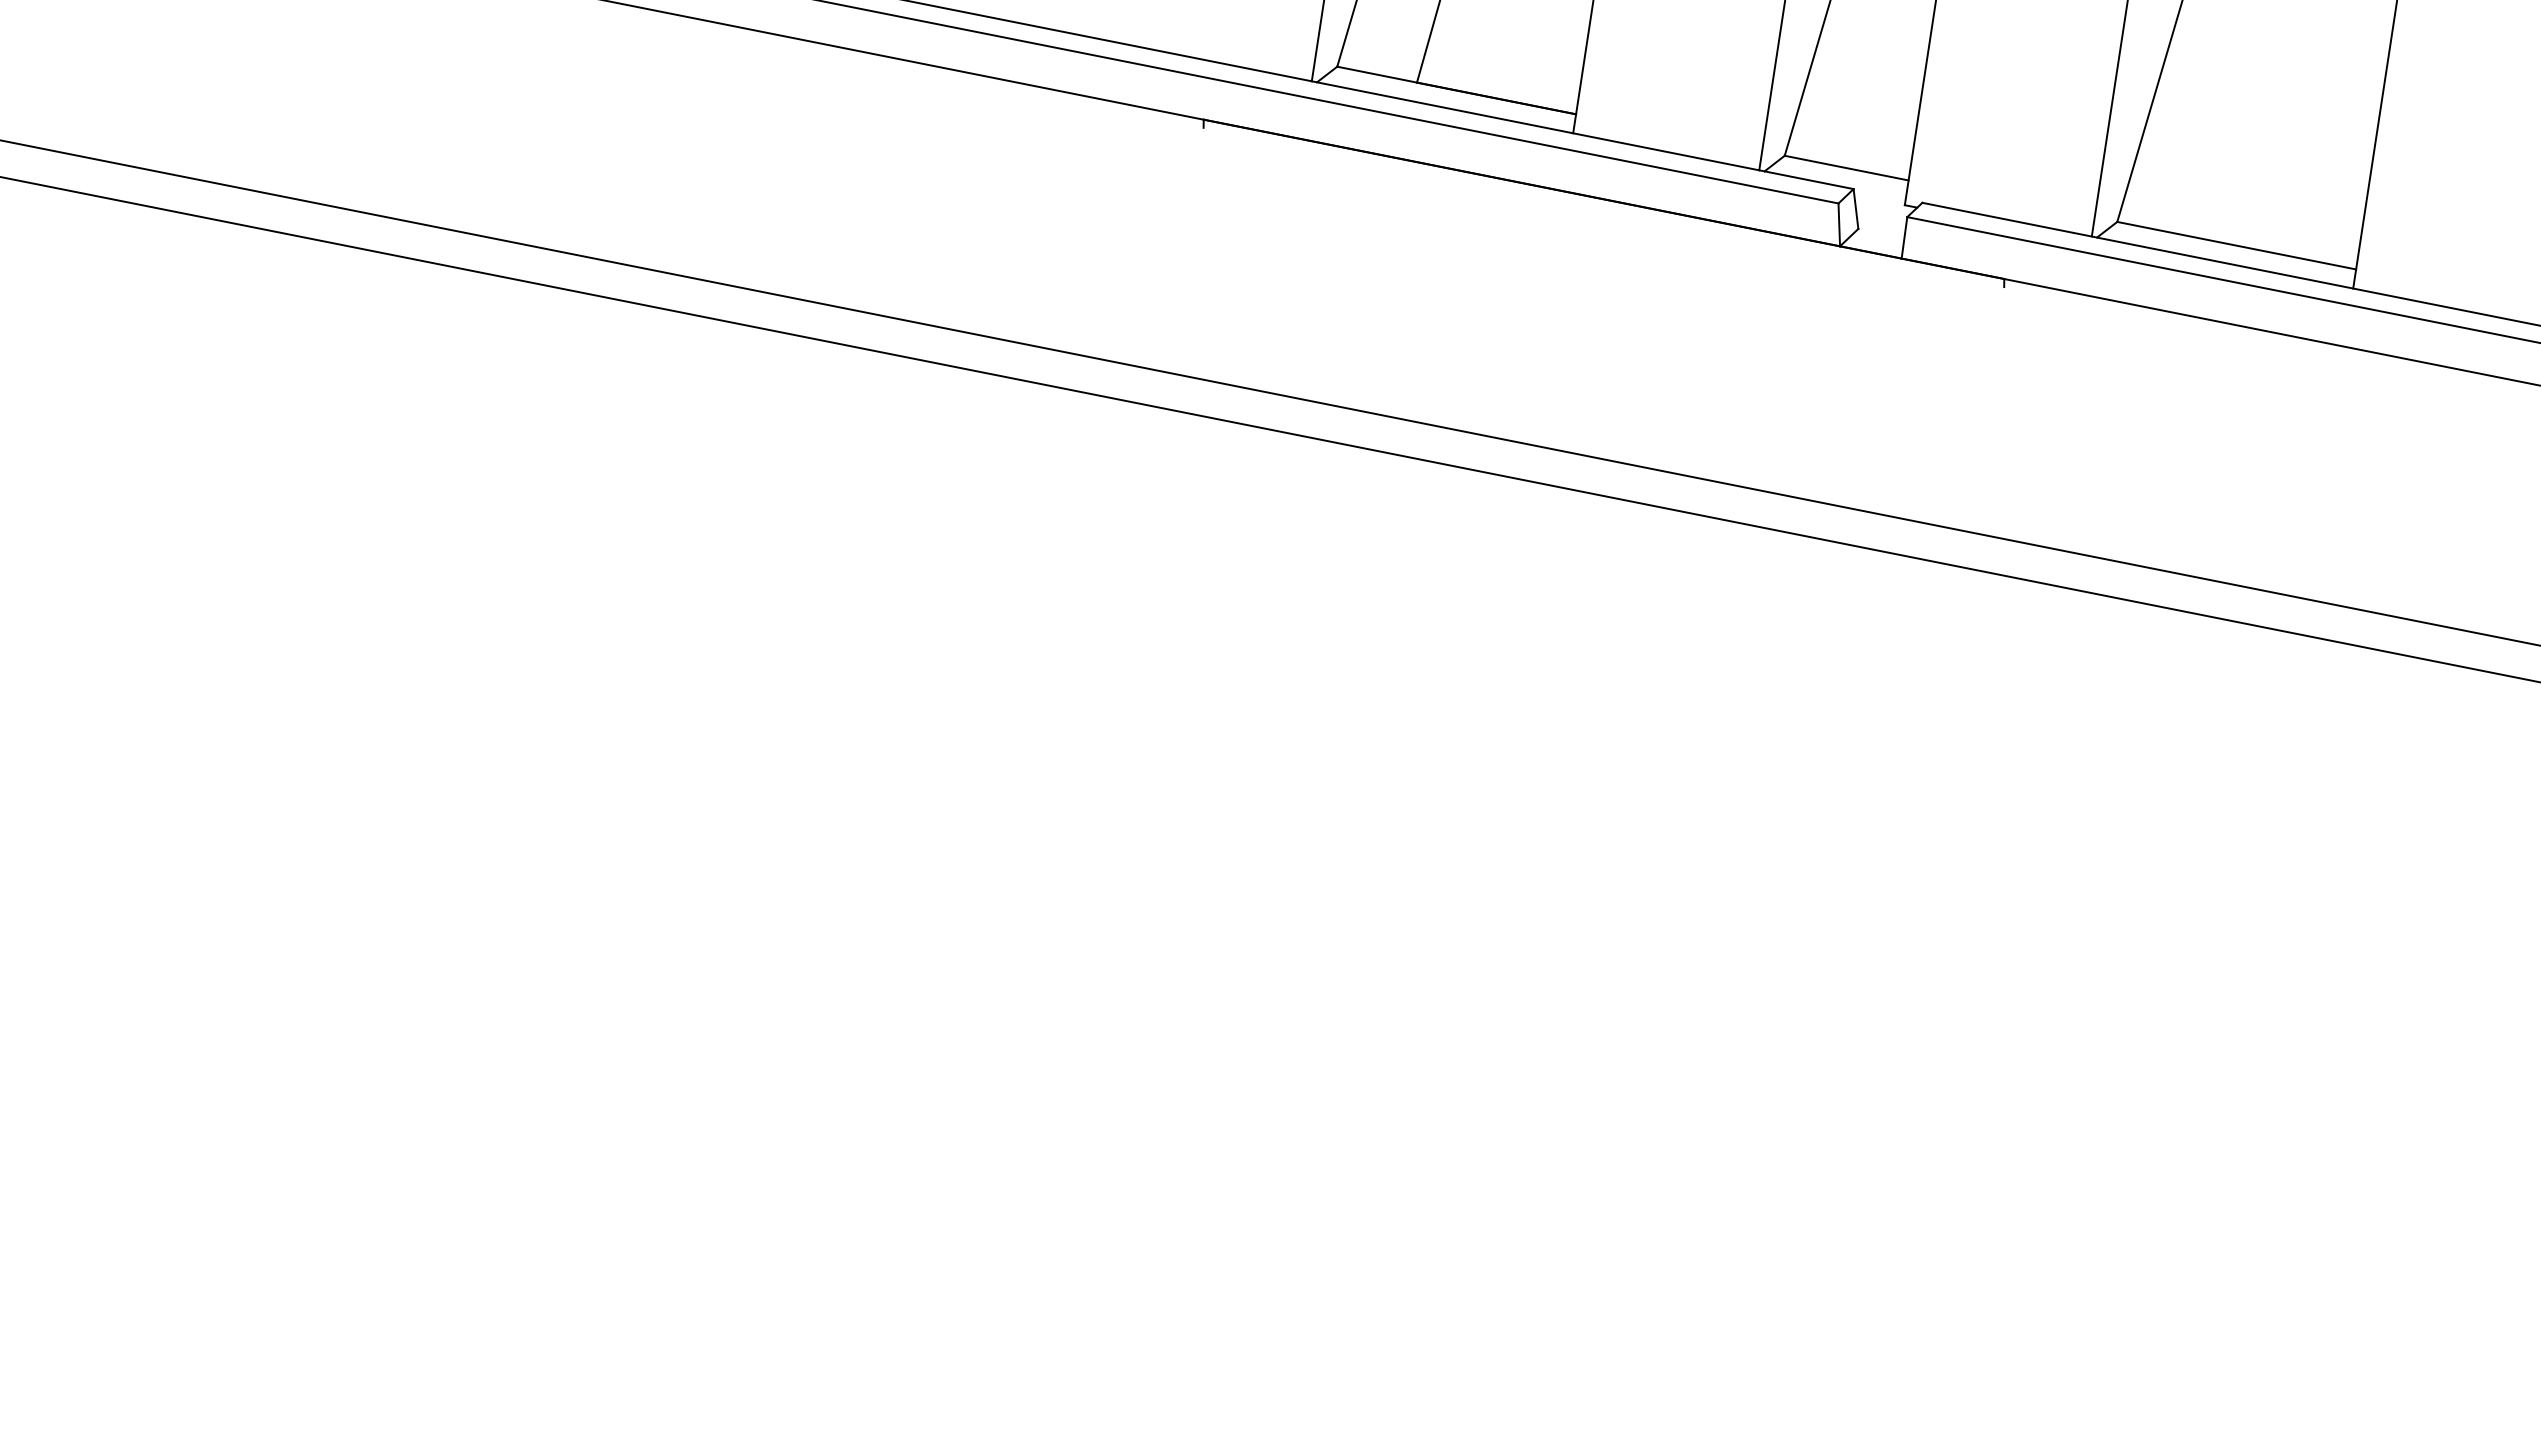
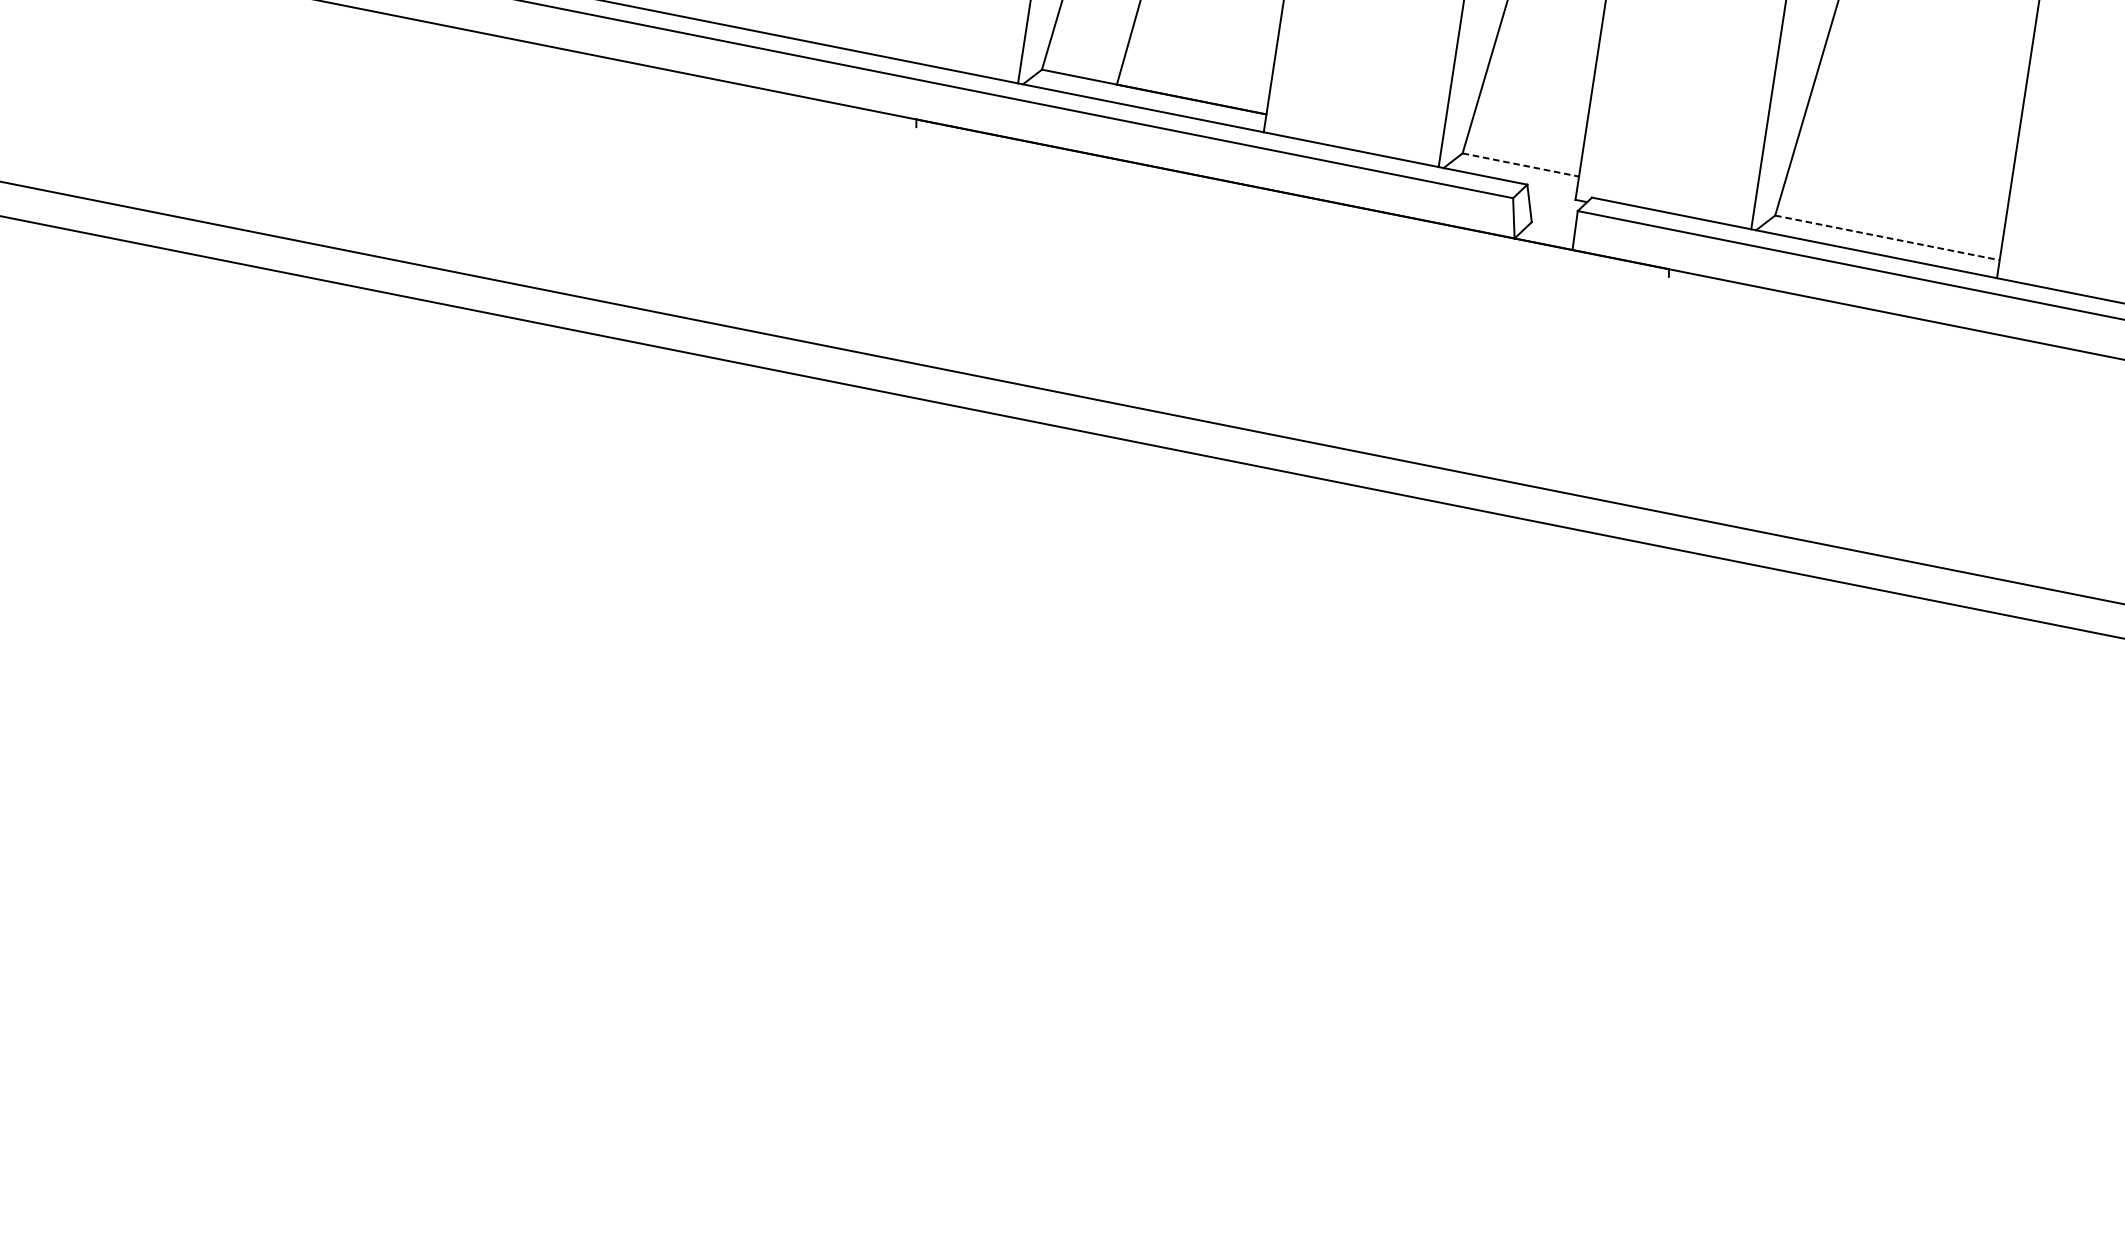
line: (1847, 168) -> (1521, 165), solid -> dashed
line: (2236, 245) -> (1887, 237), solid -> dashed

